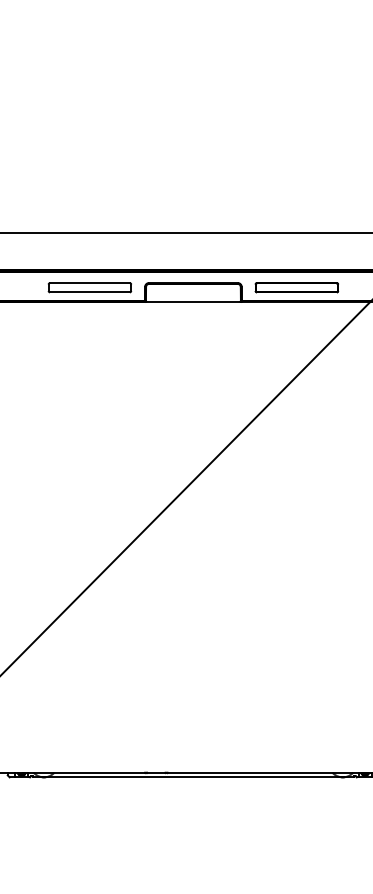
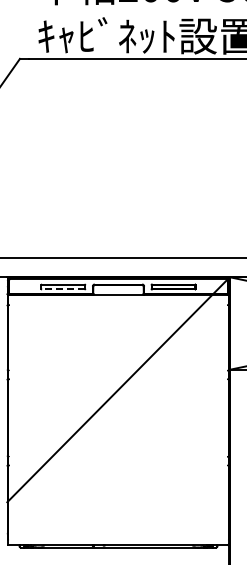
line: (88, 292) -> (62, 289), solid -> dashed

